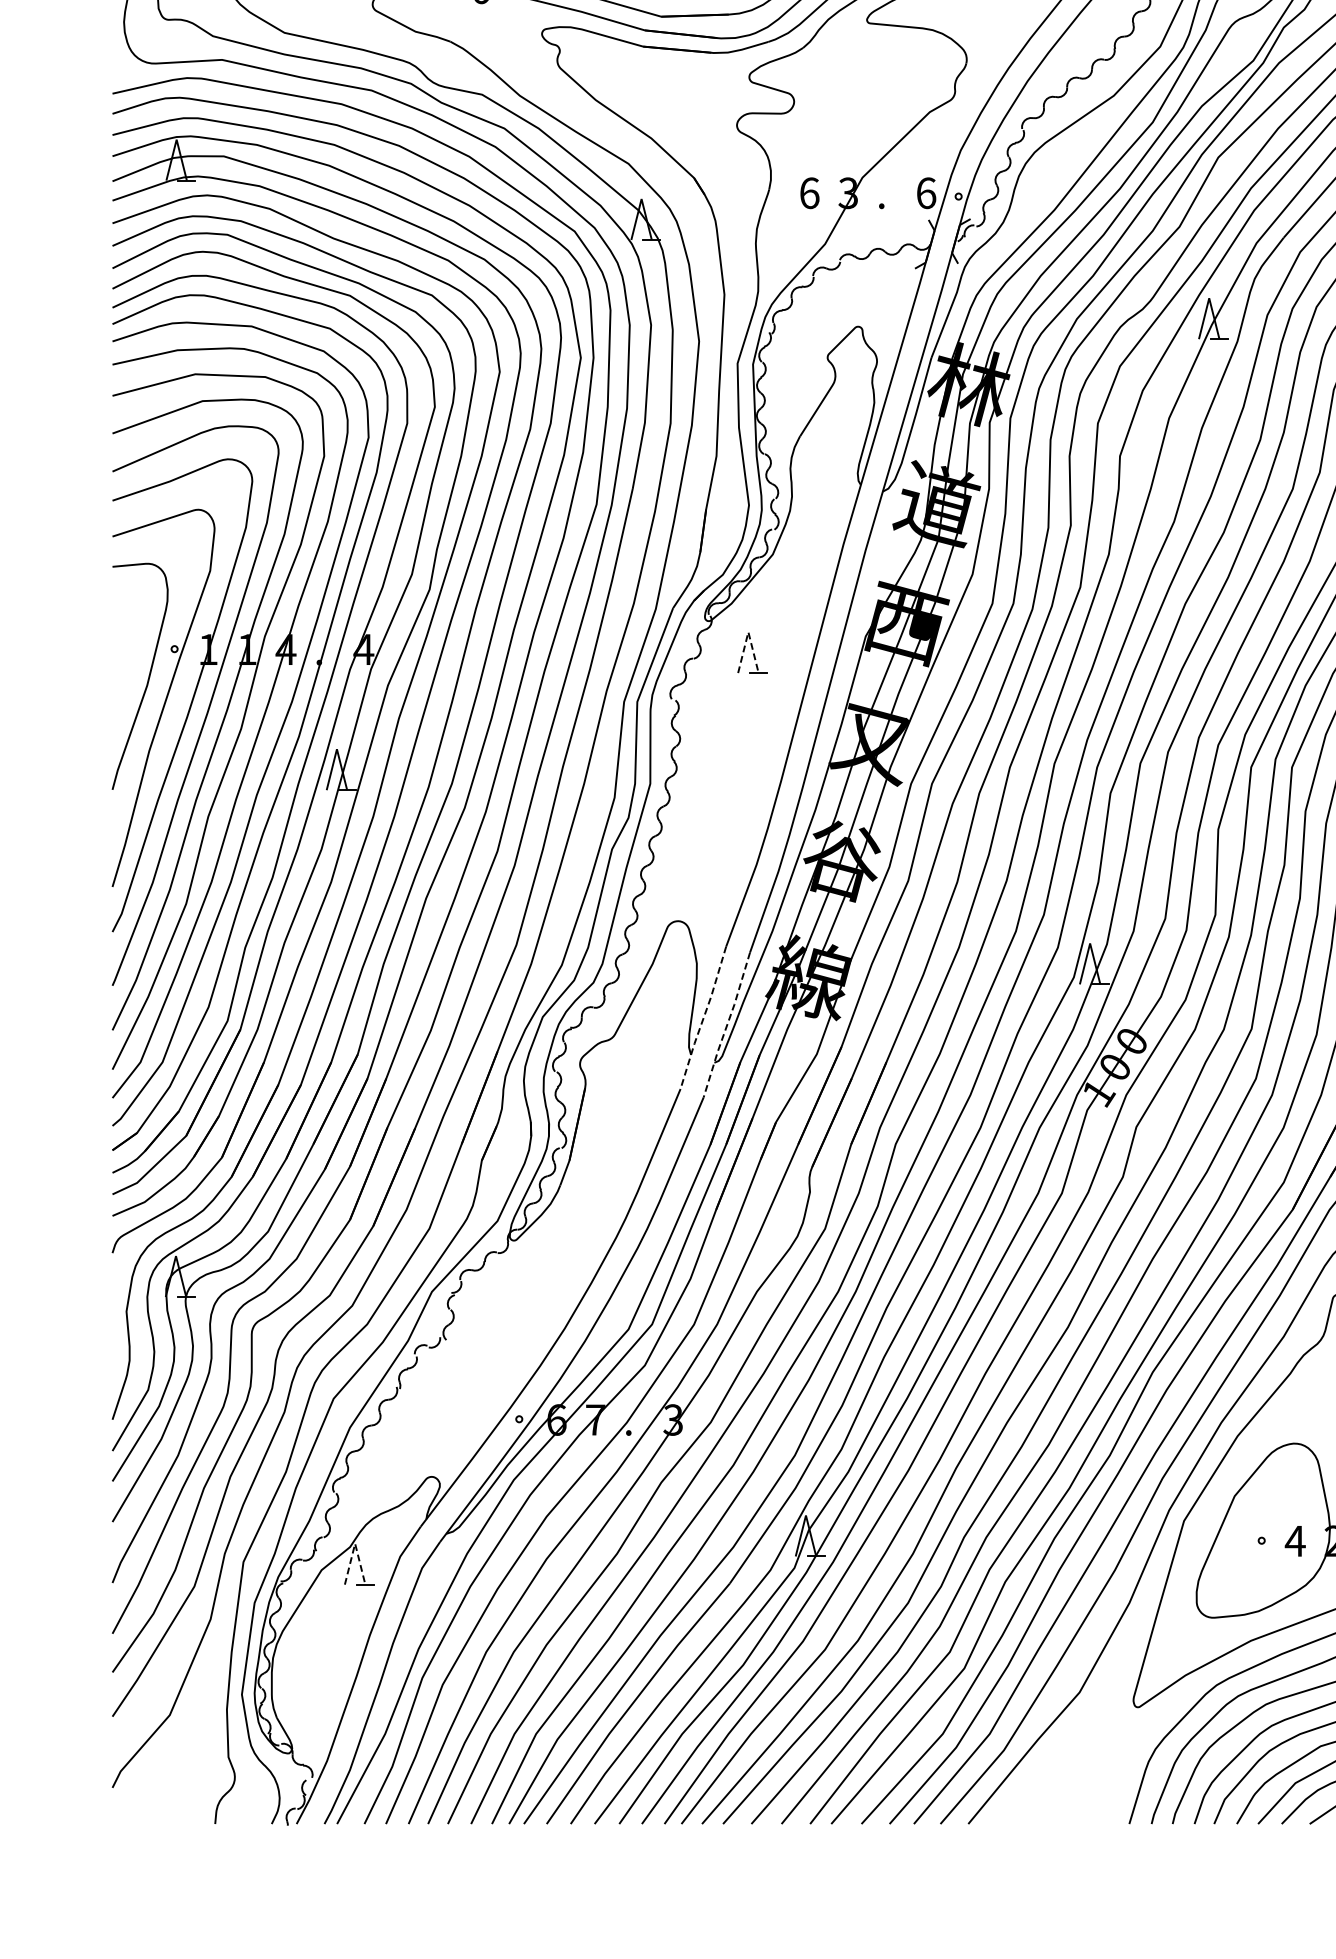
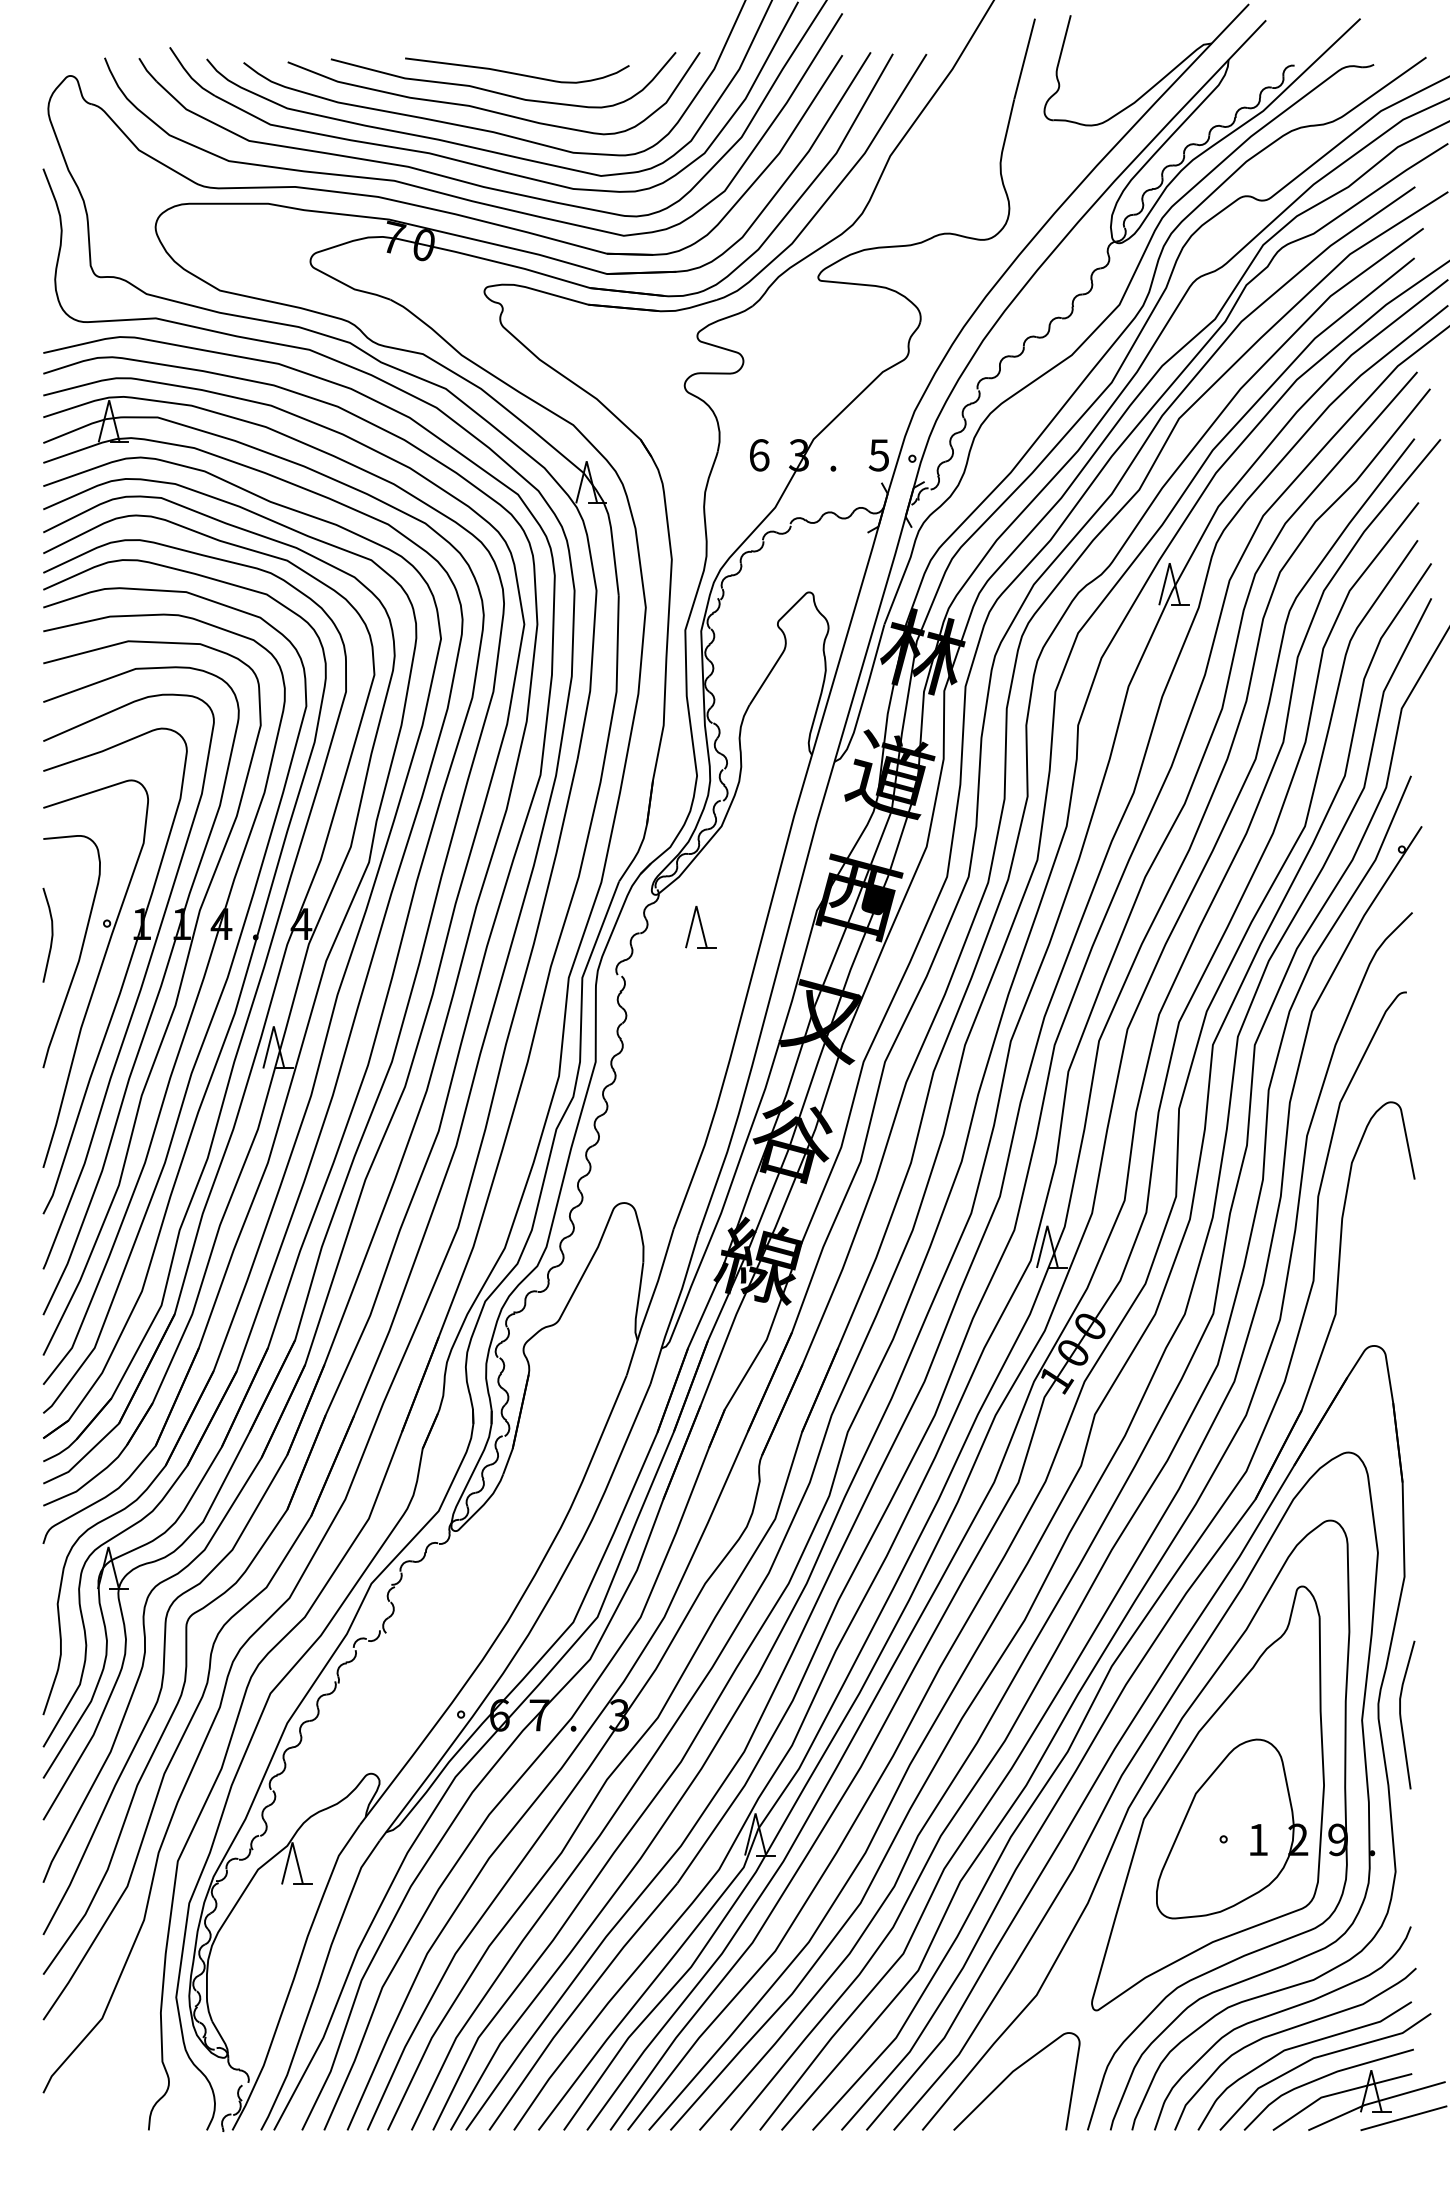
text: (925, 193) -> (878, 455), 6 -> 5
line: (748, 632) -> (696, 906), dashed -> solid
curve: (120, 659) -> (51, 934), added
line: (703, 1019) -> (650, 1303), dashed -> solid
line: (727, 1025) -> (674, 1310), dashed -> solid
text: (1294, 1540) -> (1257, 1839), 4 -> 1
line: (355, 1543) -> (292, 1842), dashed -> solid
curve: (1054, 1770) -> (1010, 2075), added

